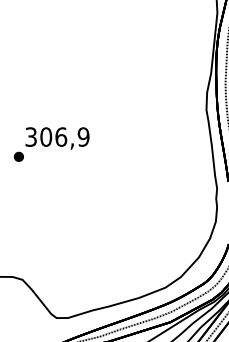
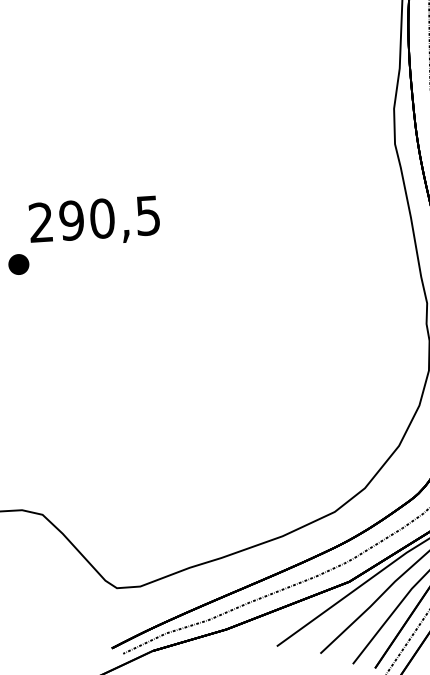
text: (57, 136) -> (94, 217), 306,9 -> 290,5

